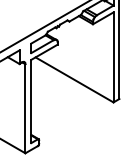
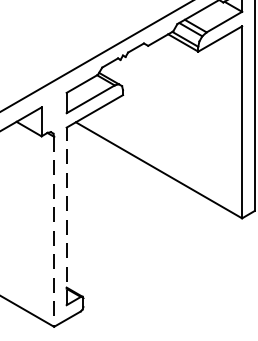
line: (31, 101) -> (67, 216), solid -> dashed
line: (25, 108) -> (54, 231), solid -> dashed

